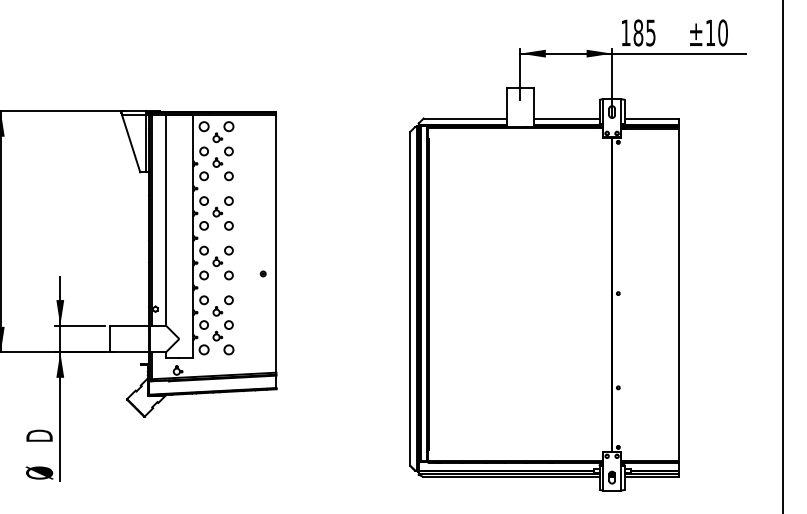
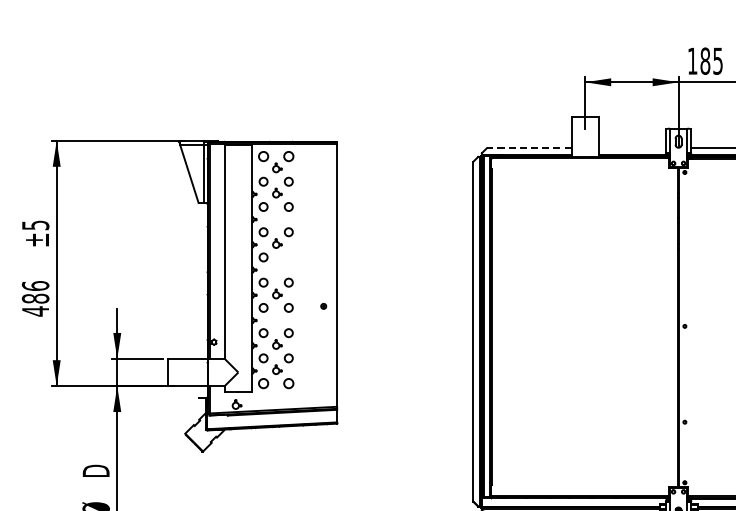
line: (465, 118) -> (529, 148), solid -> dashed
line: (566, 118) -> (632, 148), removed
circle: (228, 225) -> (288, 257), removed

